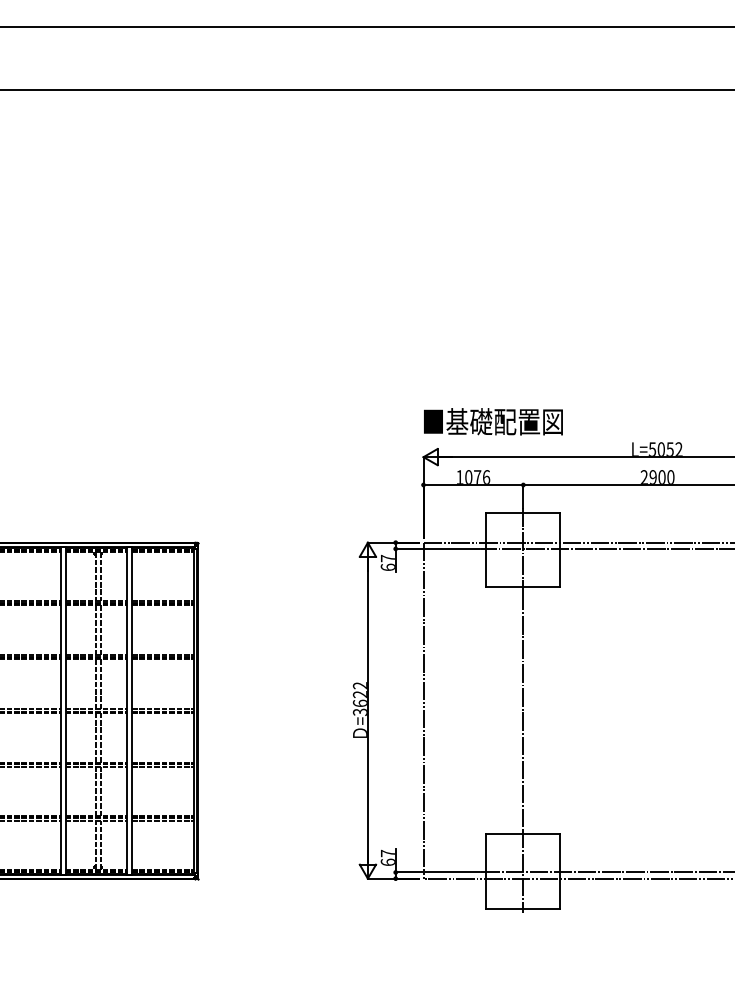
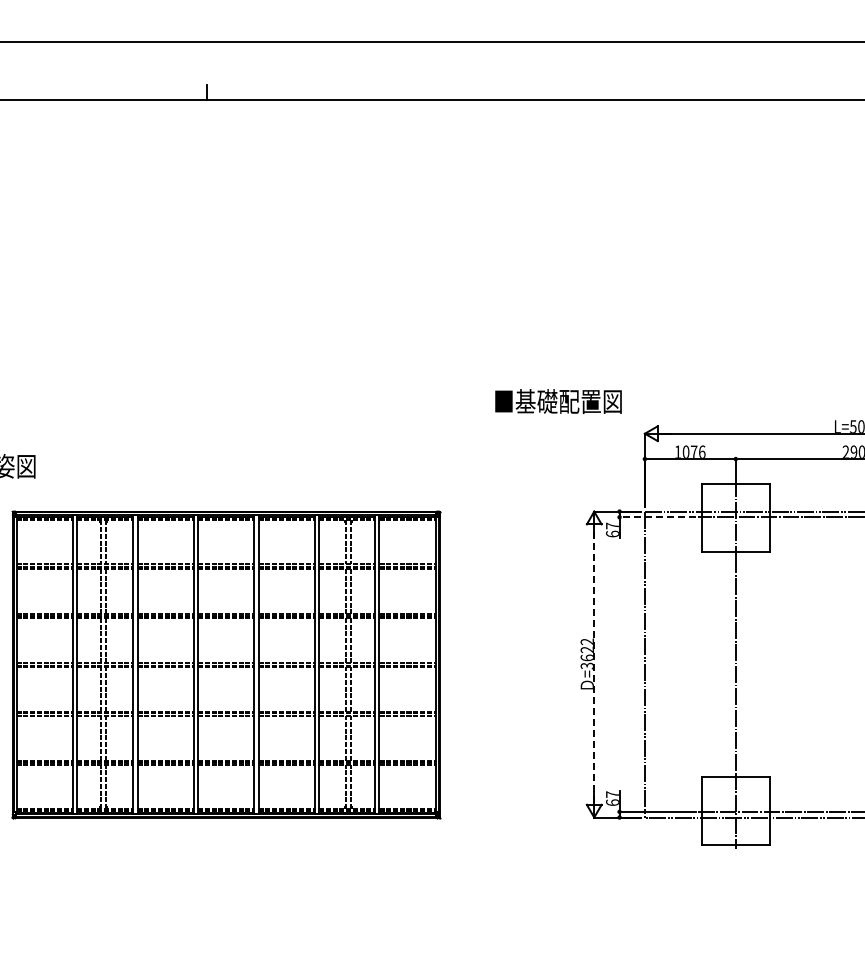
text: (493, 421) -> (558, 401), moved
line: (437, 549) -> (657, 517), solid -> dashed
line: (368, 710) -> (594, 664), solid -> dashed

